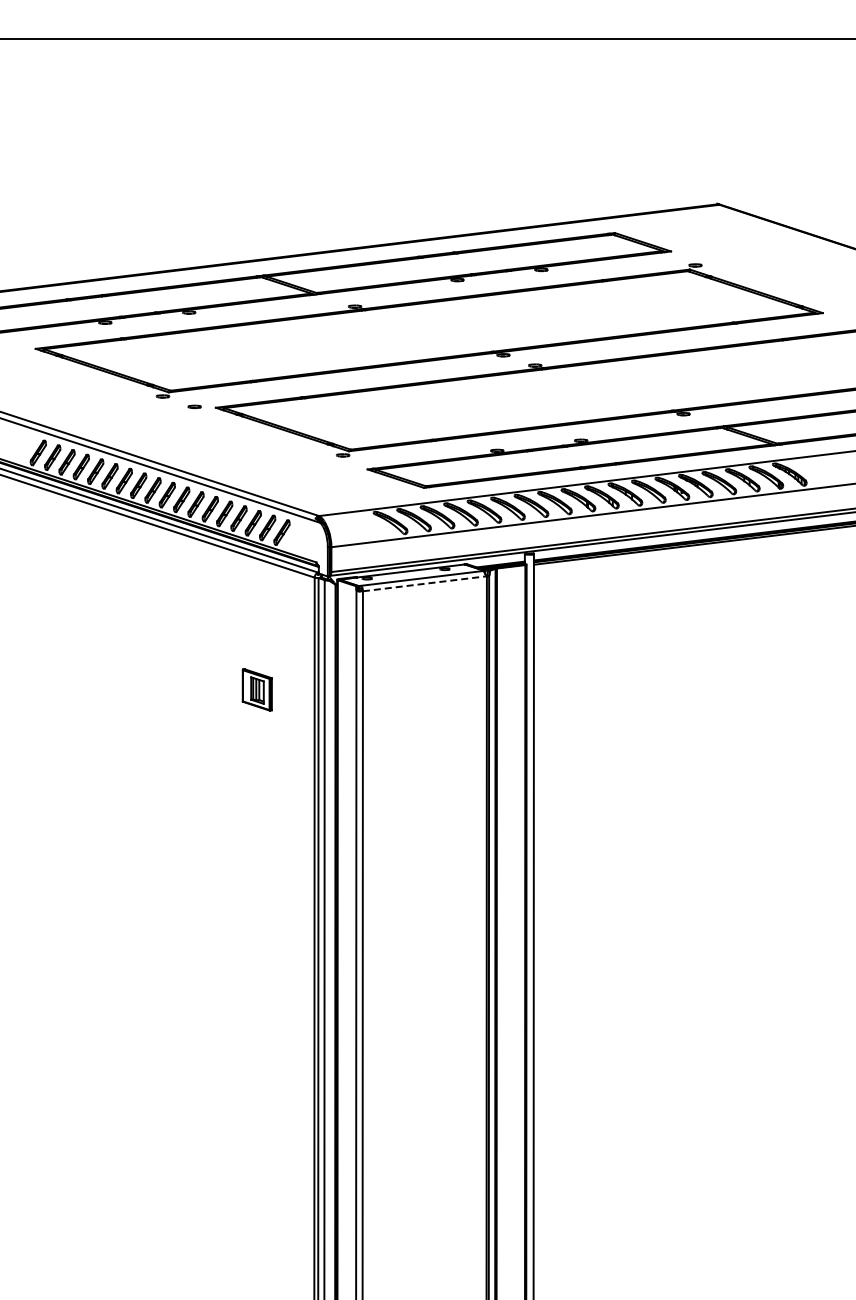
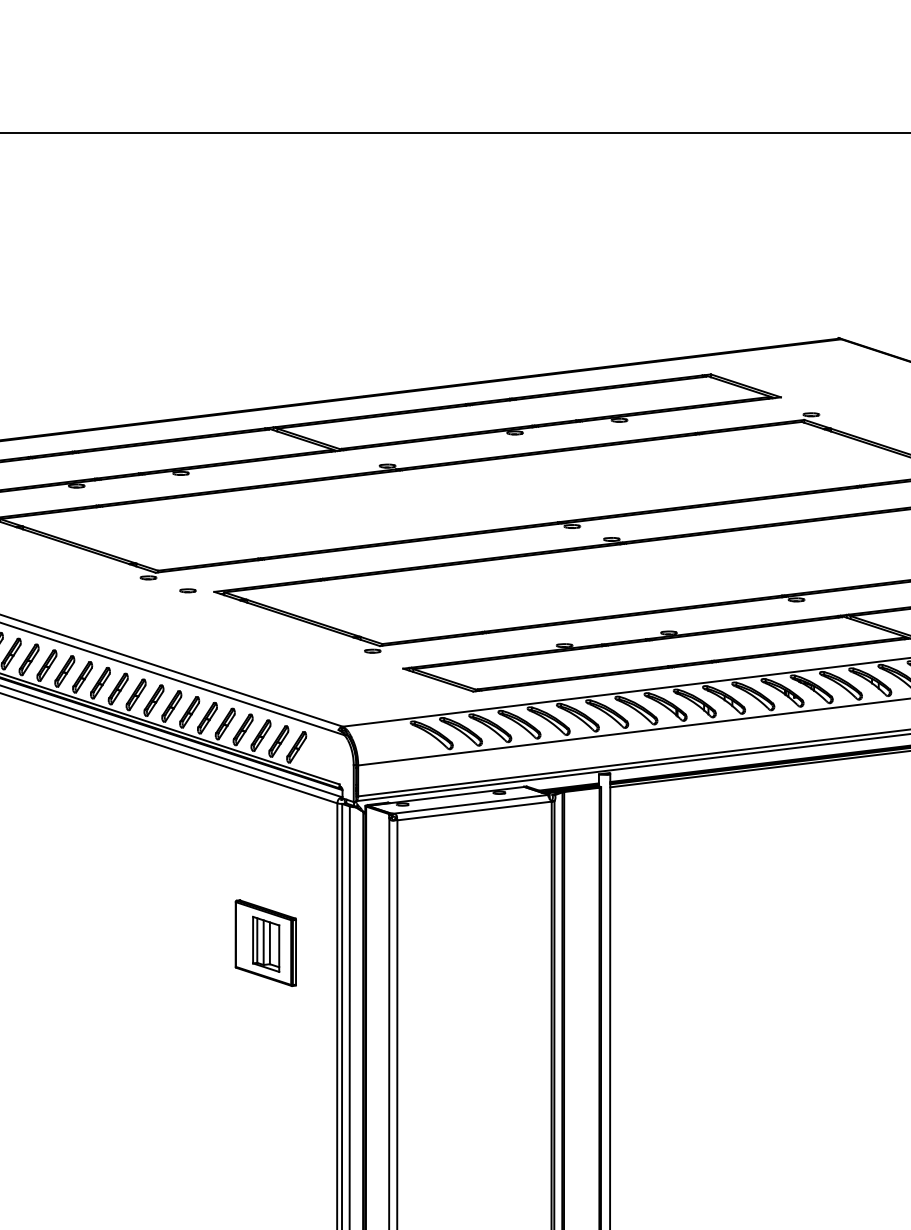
line: (425, 583) -> (475, 810), dashed -> solid
part: (257, 689) -> (266, 942), size x1.67

